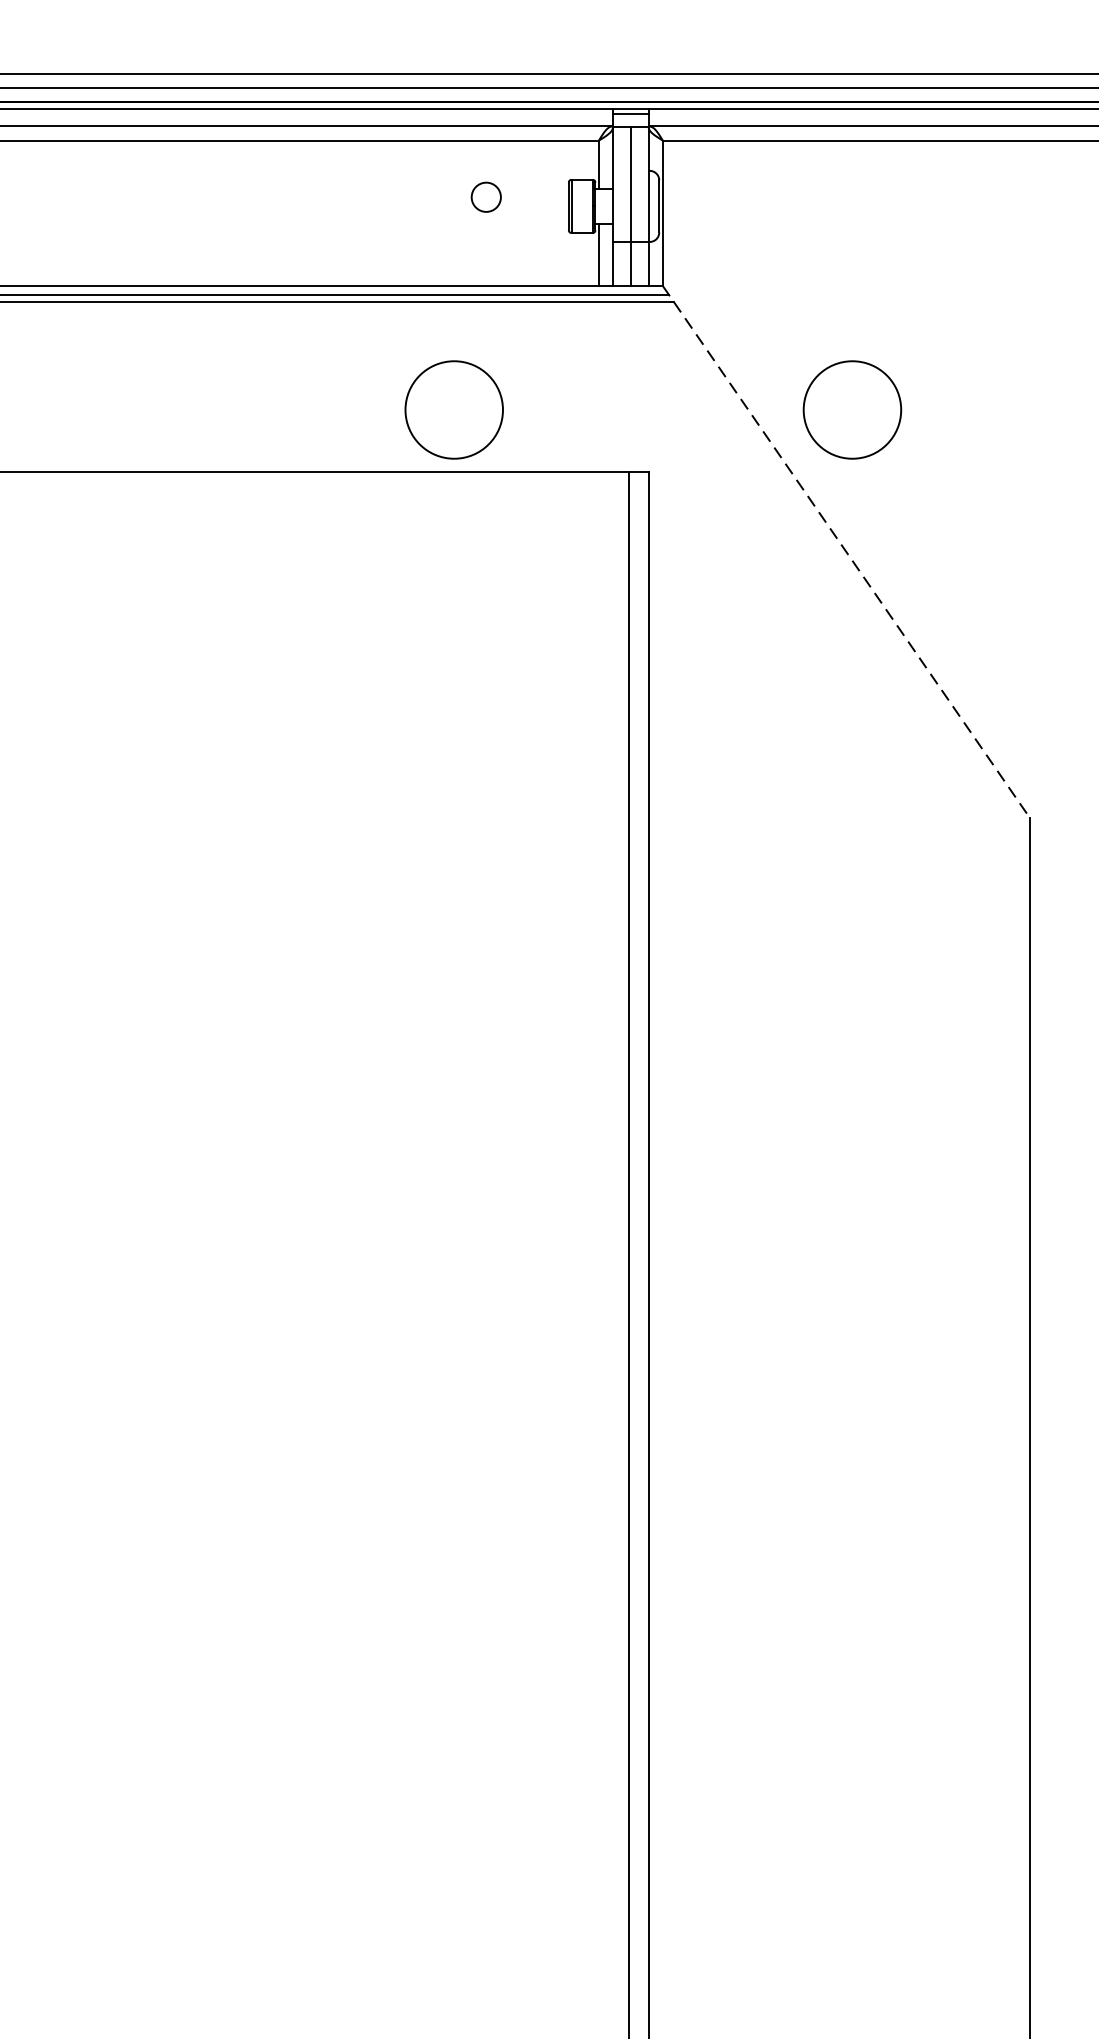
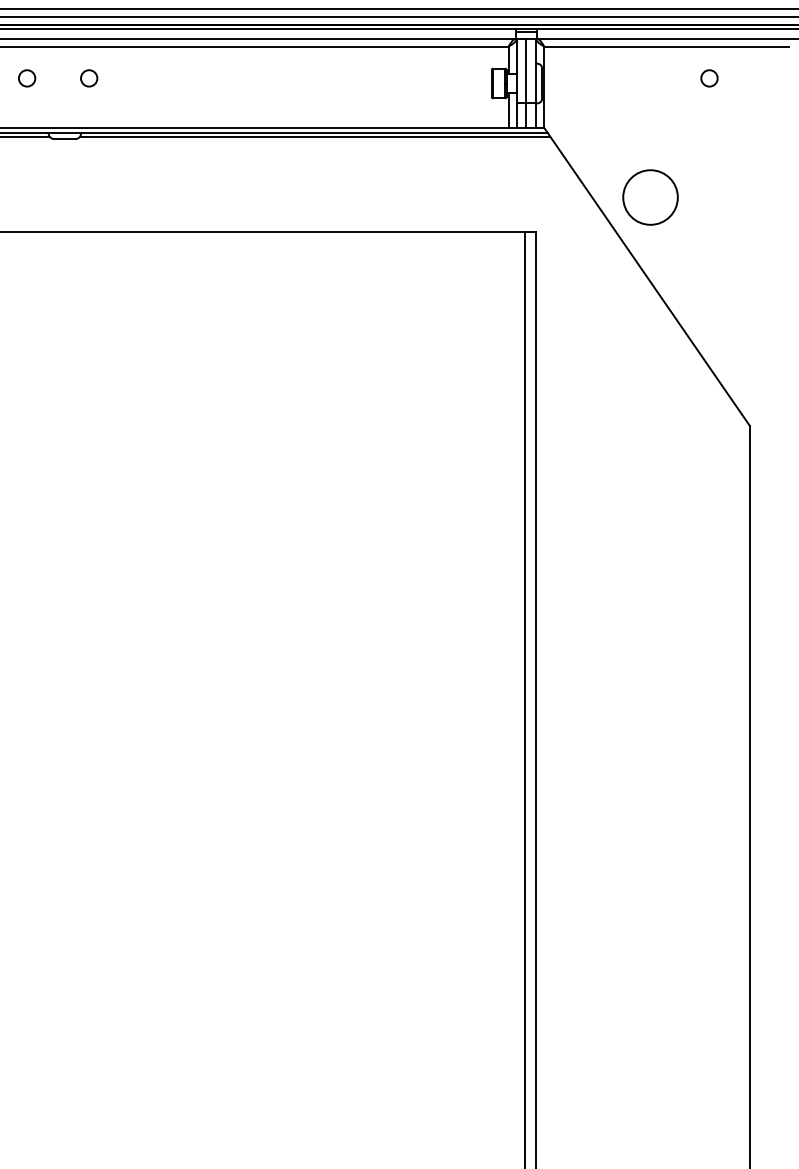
circle: (486, 197) -> (709, 78), moved
circle: (454, 409) -> (427, 197), removed
line: (847, 551) -> (647, 276), dashed -> solid

